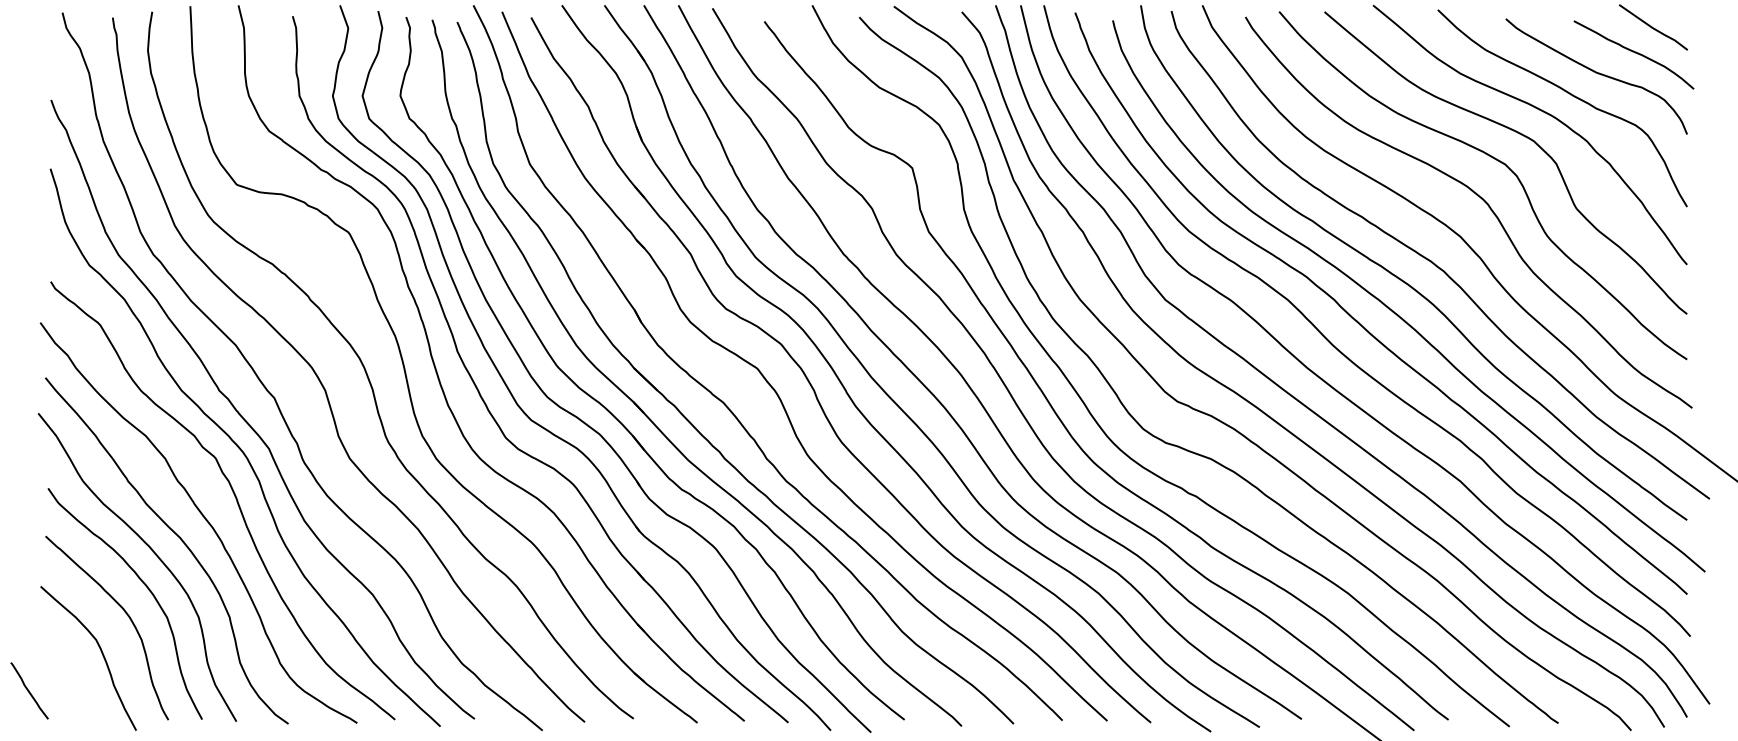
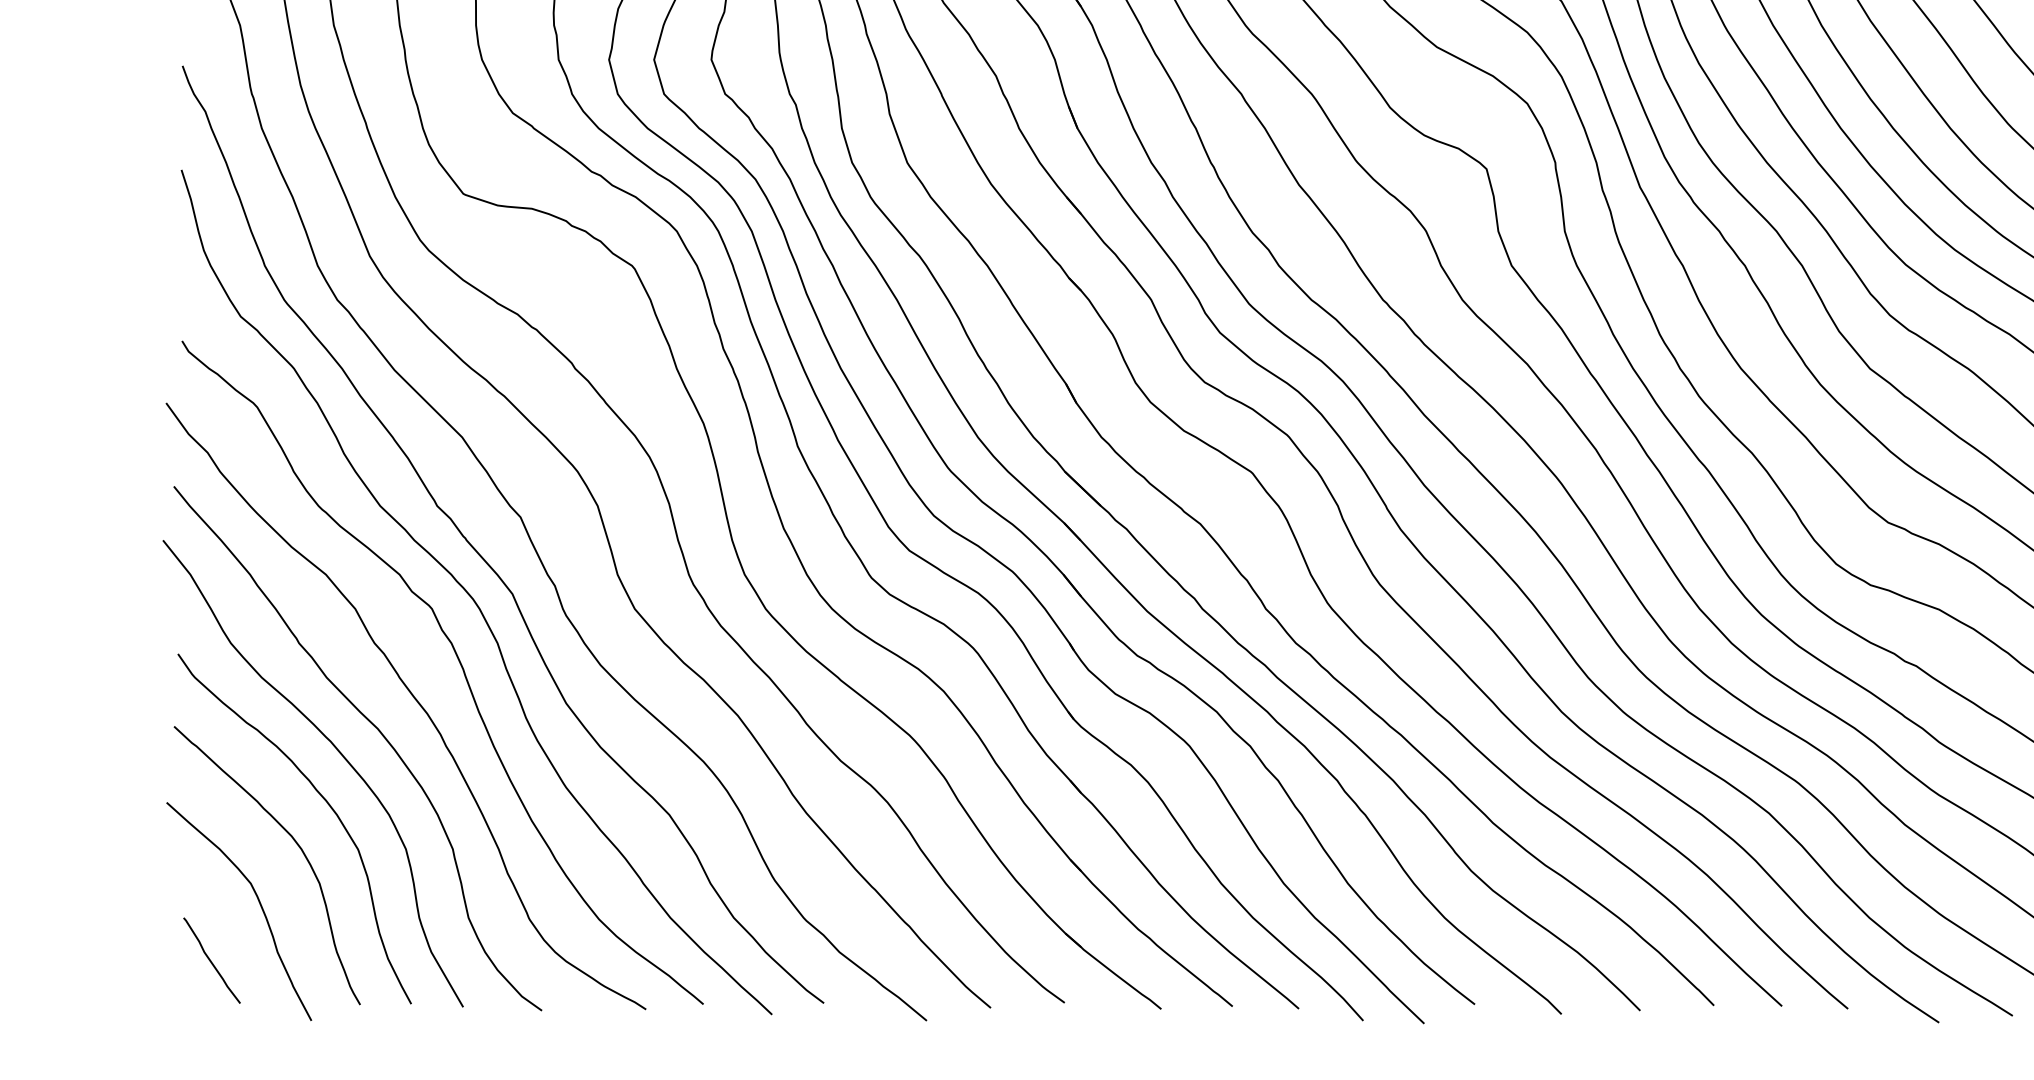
curve: (29, 690) -> (211, 960), moved

